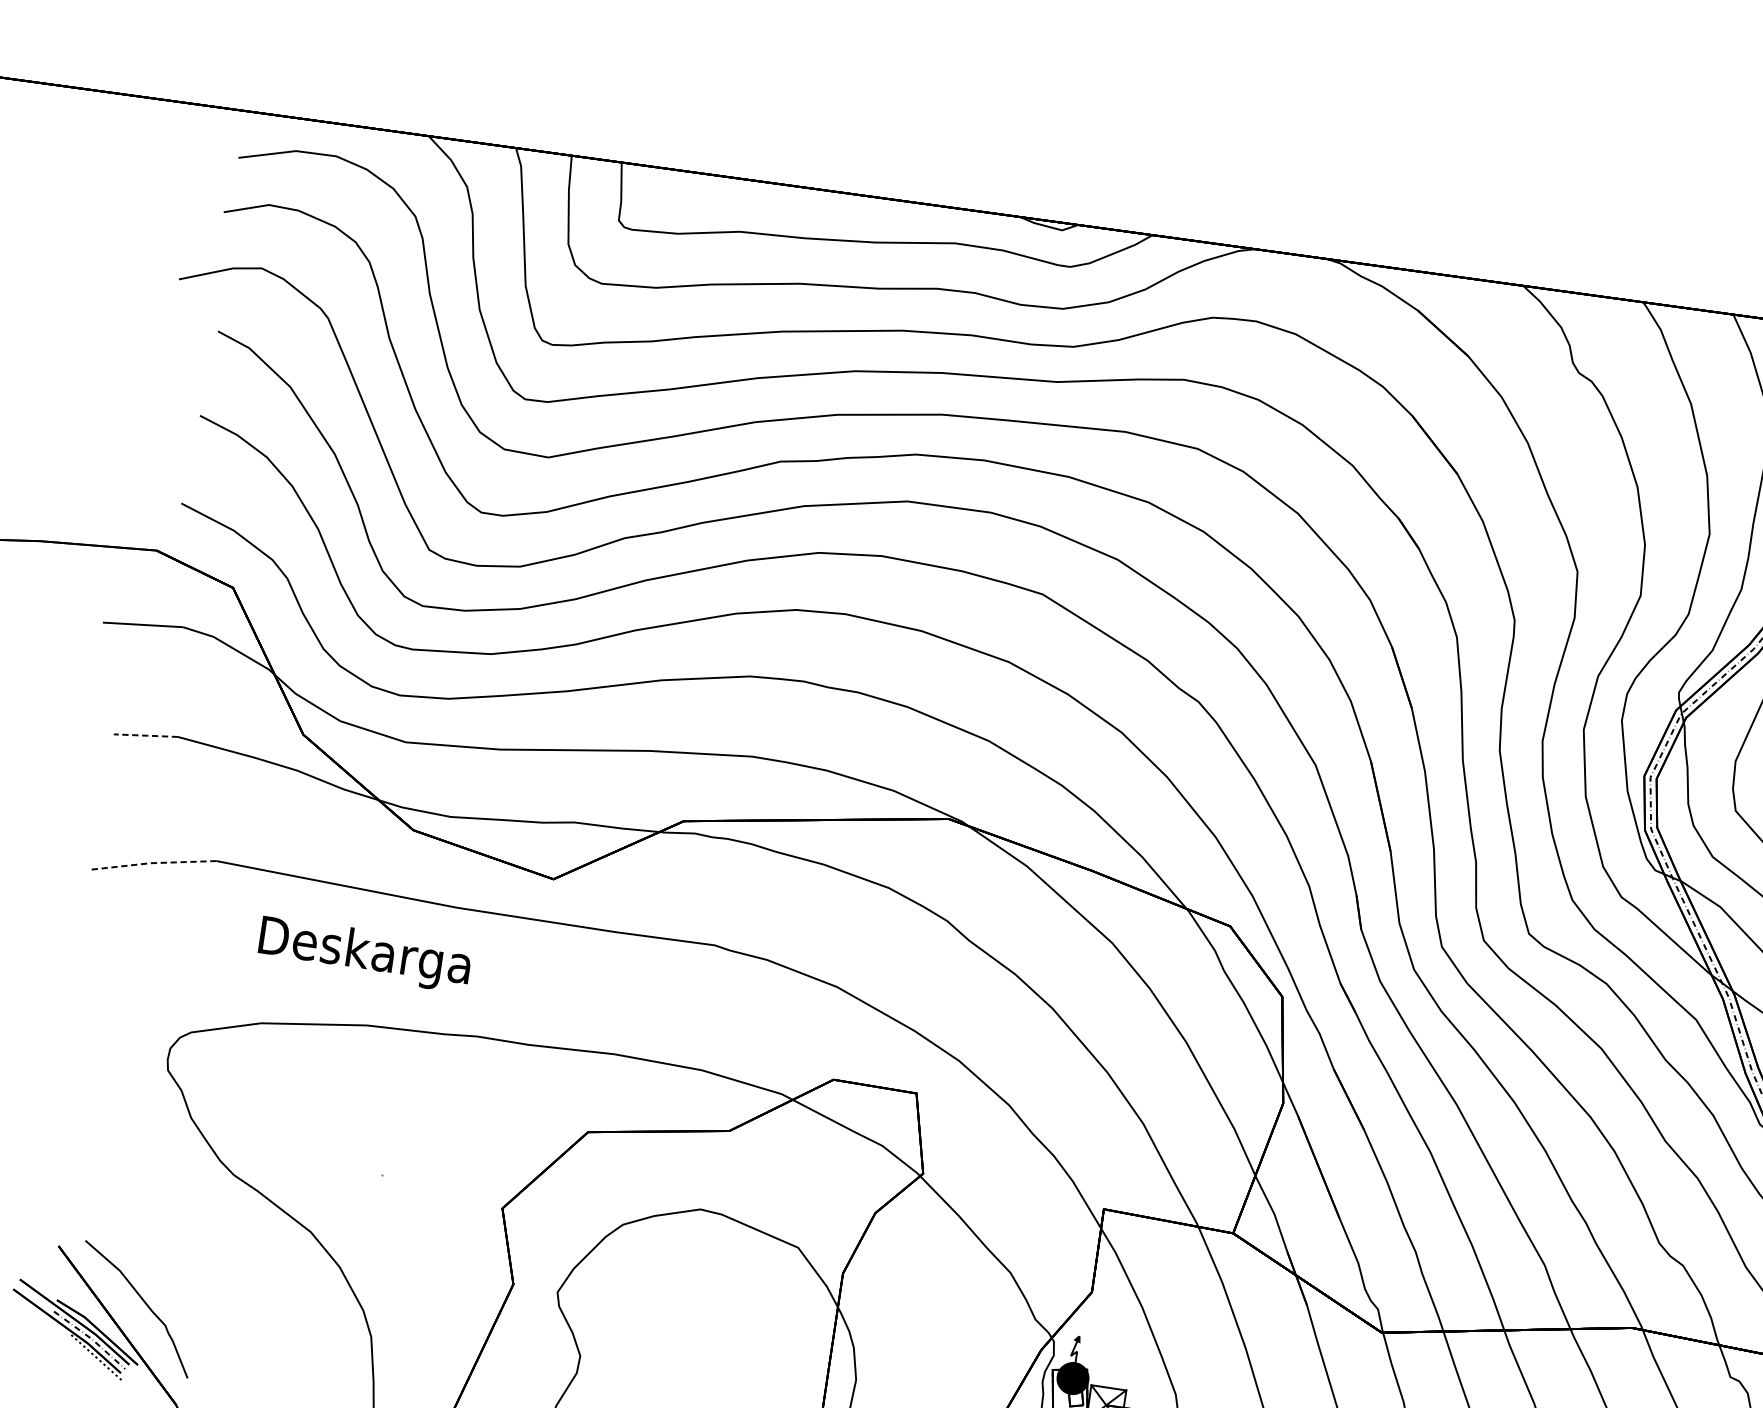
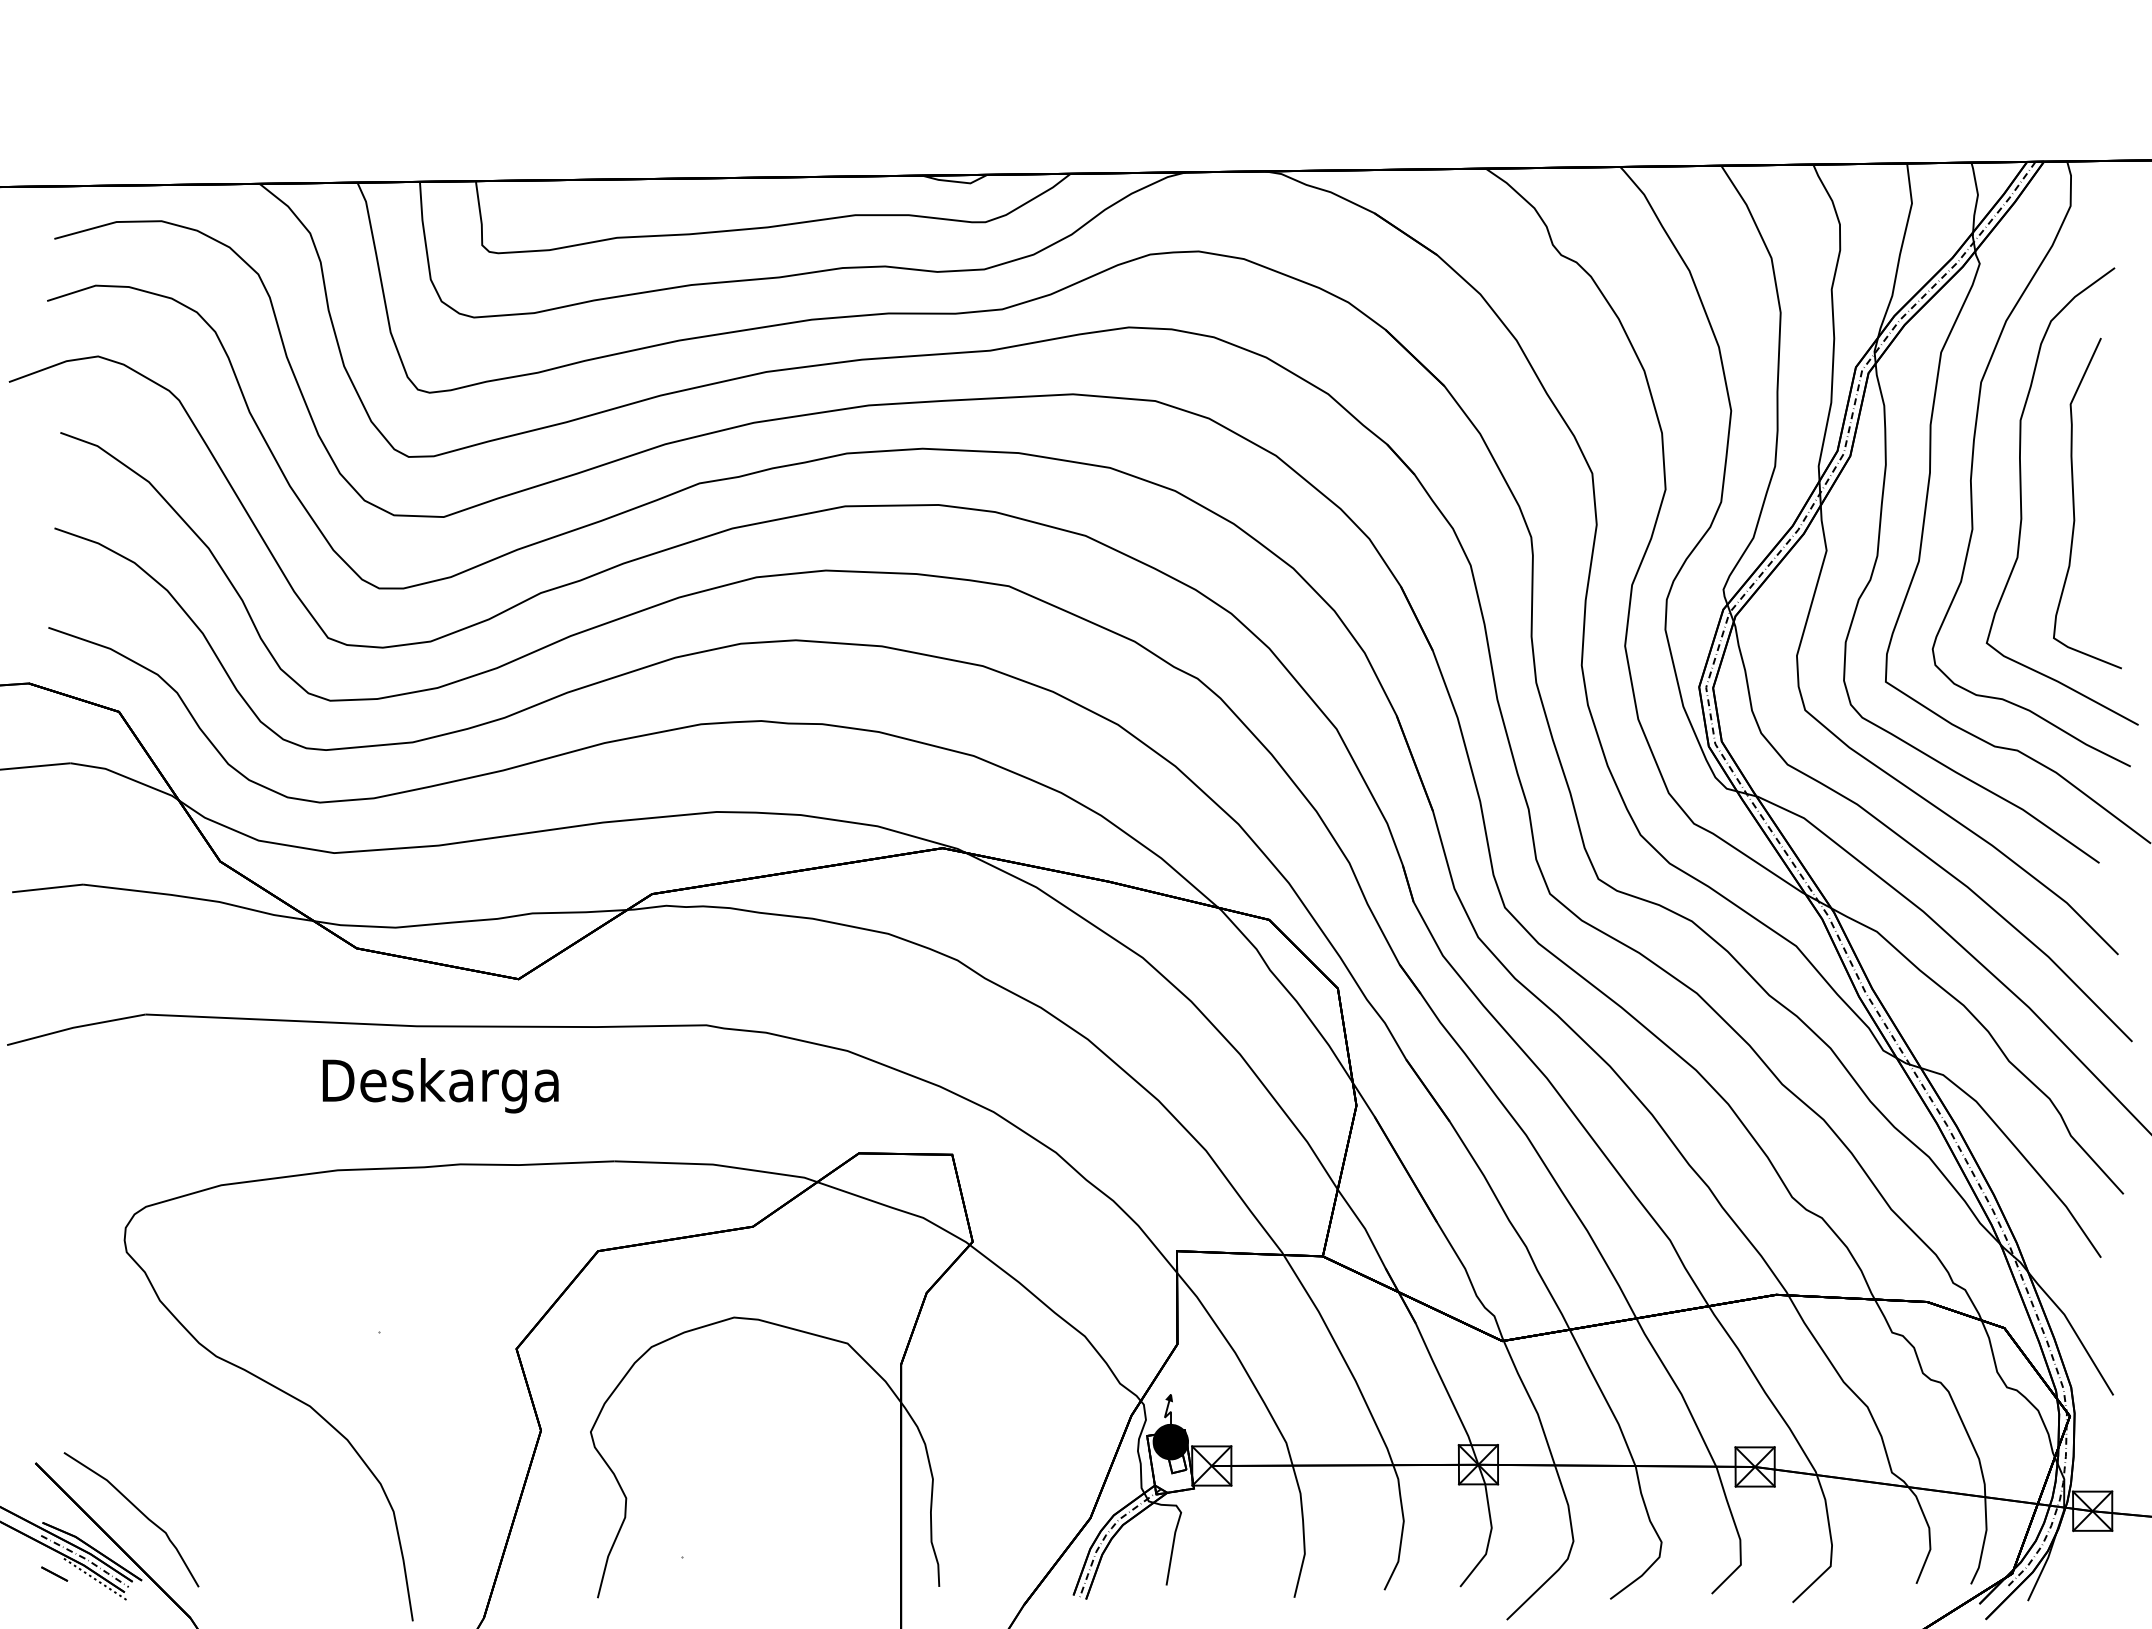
line: (145, 735) -> (47, 888), dashed -> solid
line: (152, 863) -> (75, 1027), dashed -> solid
text: (364, 954) -> (440, 1085), moved
line: (60, 1346) -> (54, 1573), added

